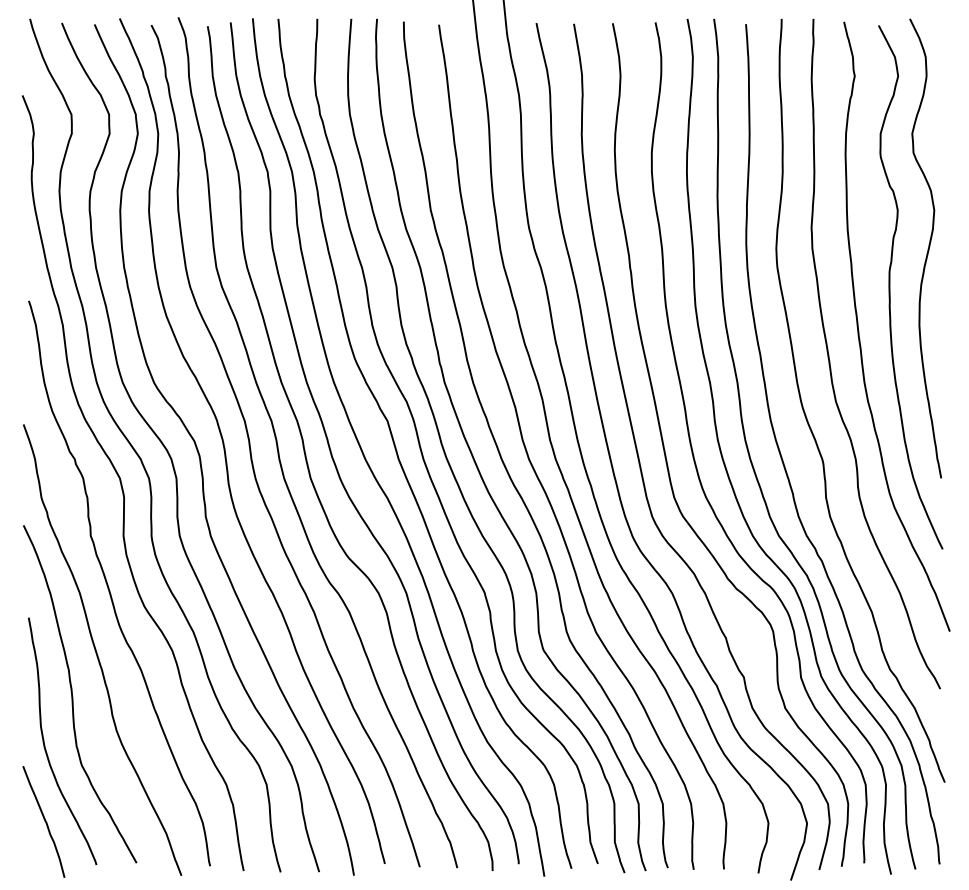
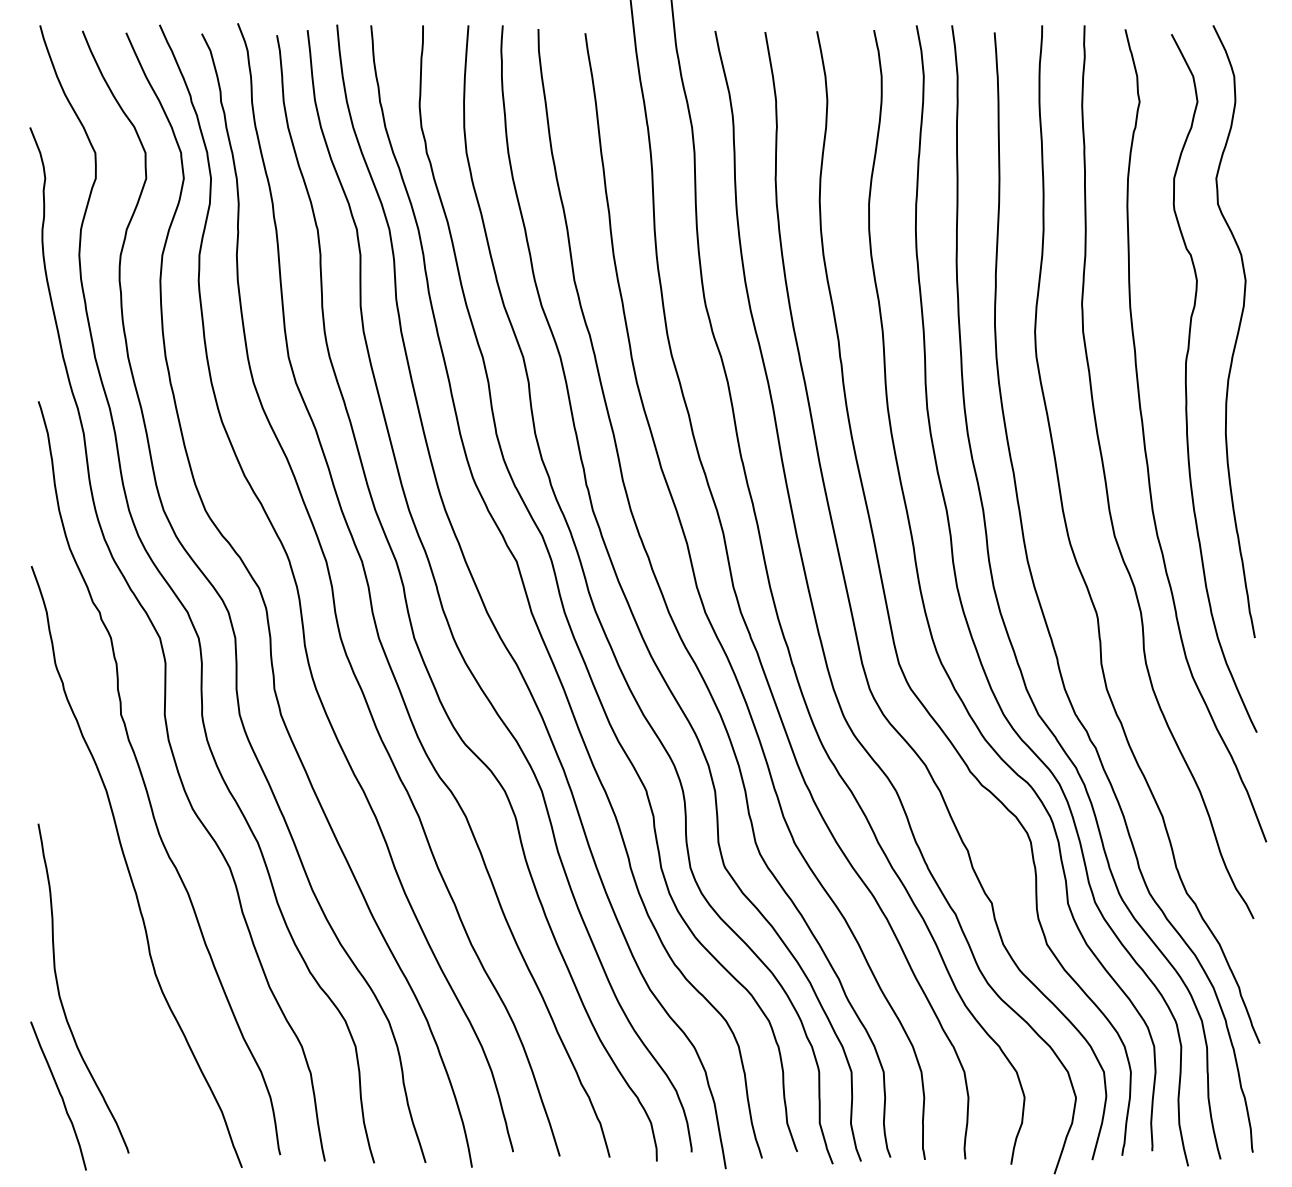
curve: (73, 696) -> (98, 928), removed

